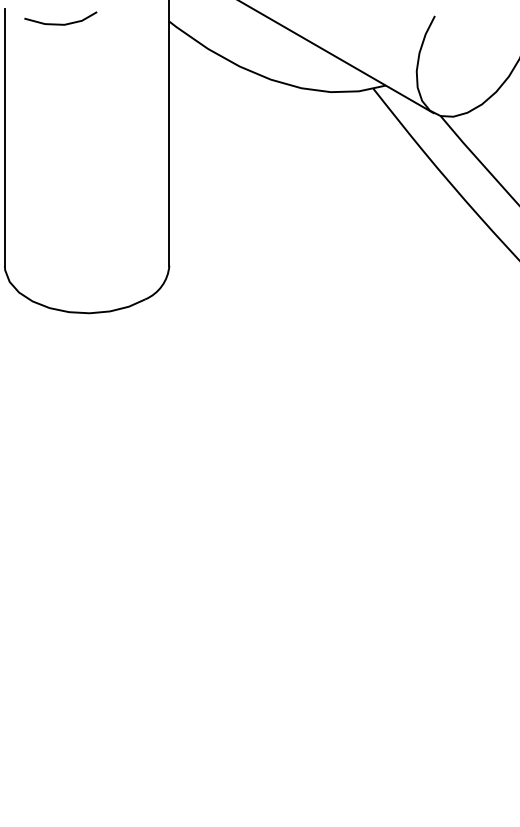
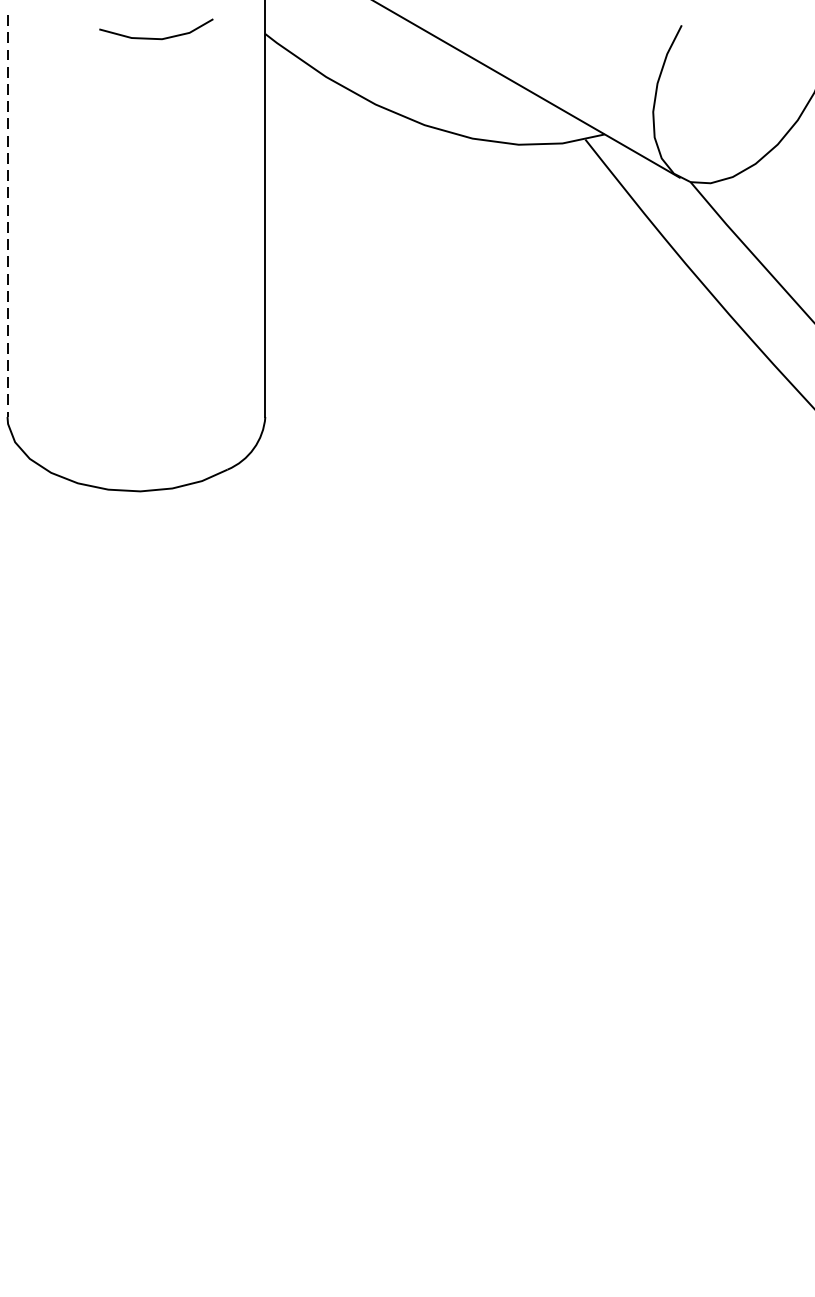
line: (60, 23) -> (155, 37), moved
line: (4, 138) -> (6, 217), solid -> dashed

